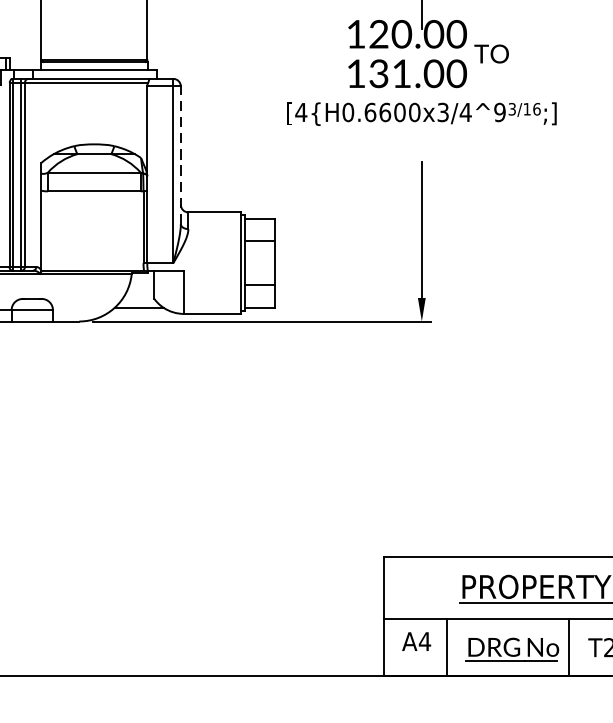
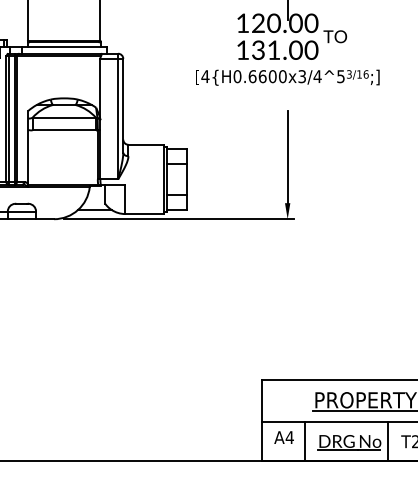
text: (499, 112) -> (340, 76), 9 -> 5
line: (181, 154) -> (123, 105), dashed -> solid

